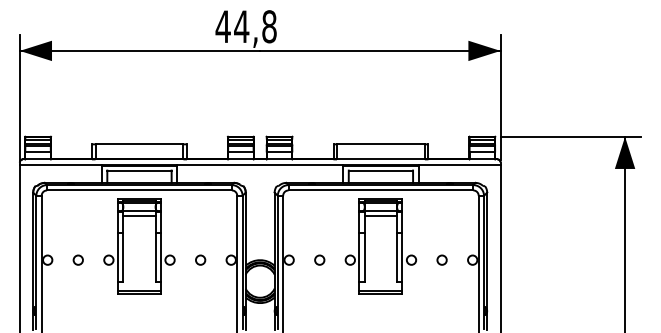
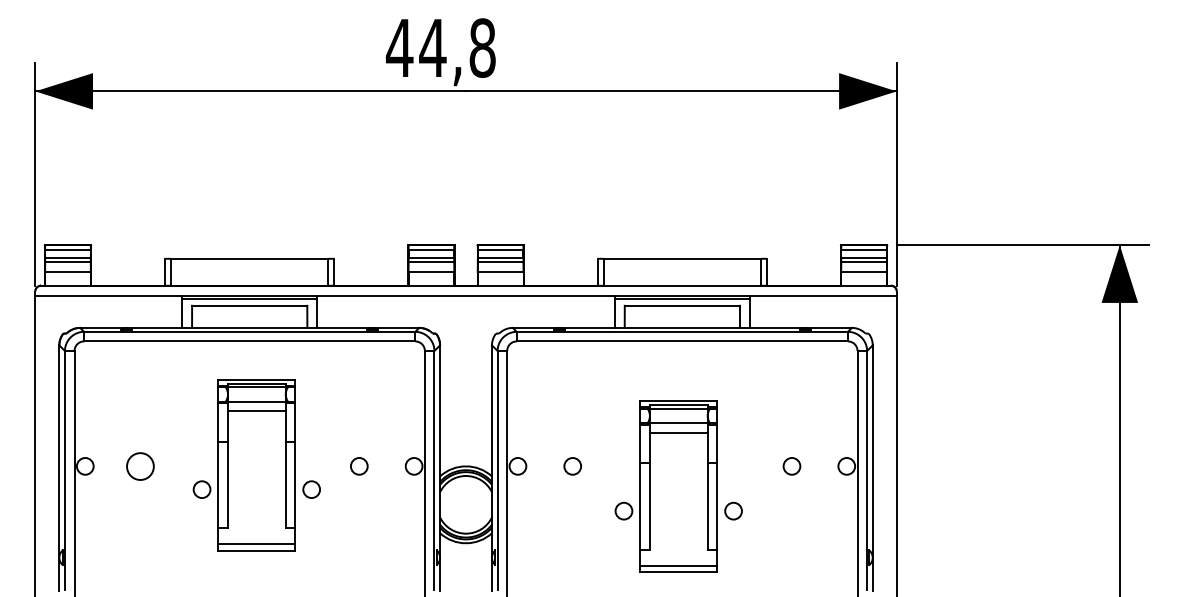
part: (139, 246) -> (256, 465), moved
part: (380, 246) -> (678, 486), moved
circle: (77, 259) -> (138, 465), size x1.6

